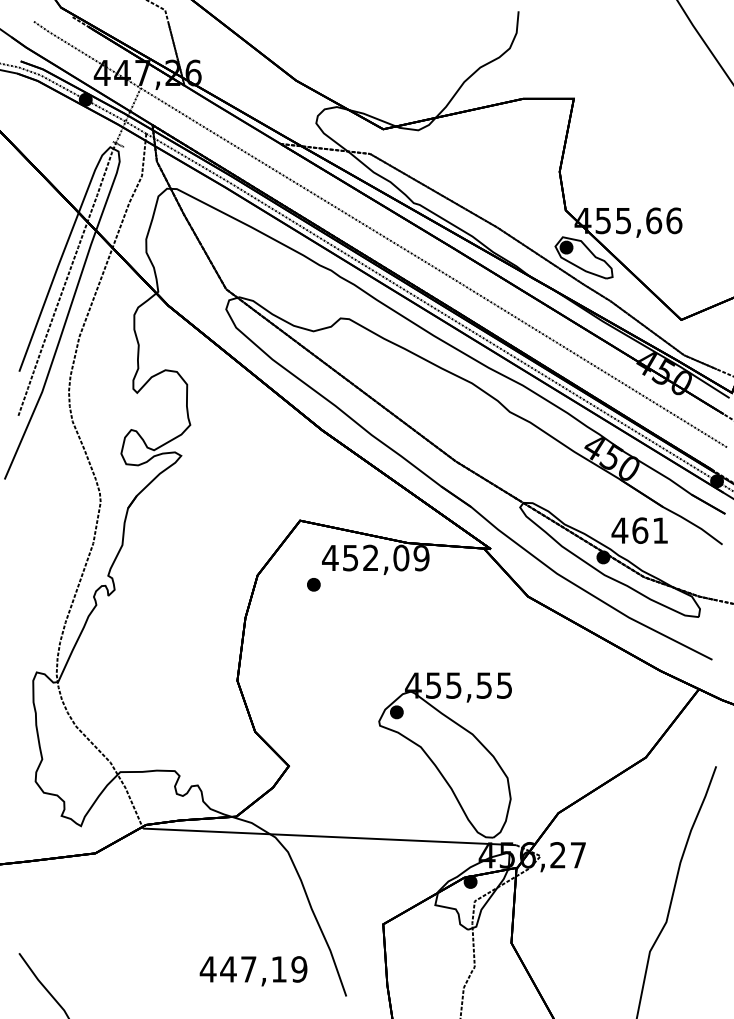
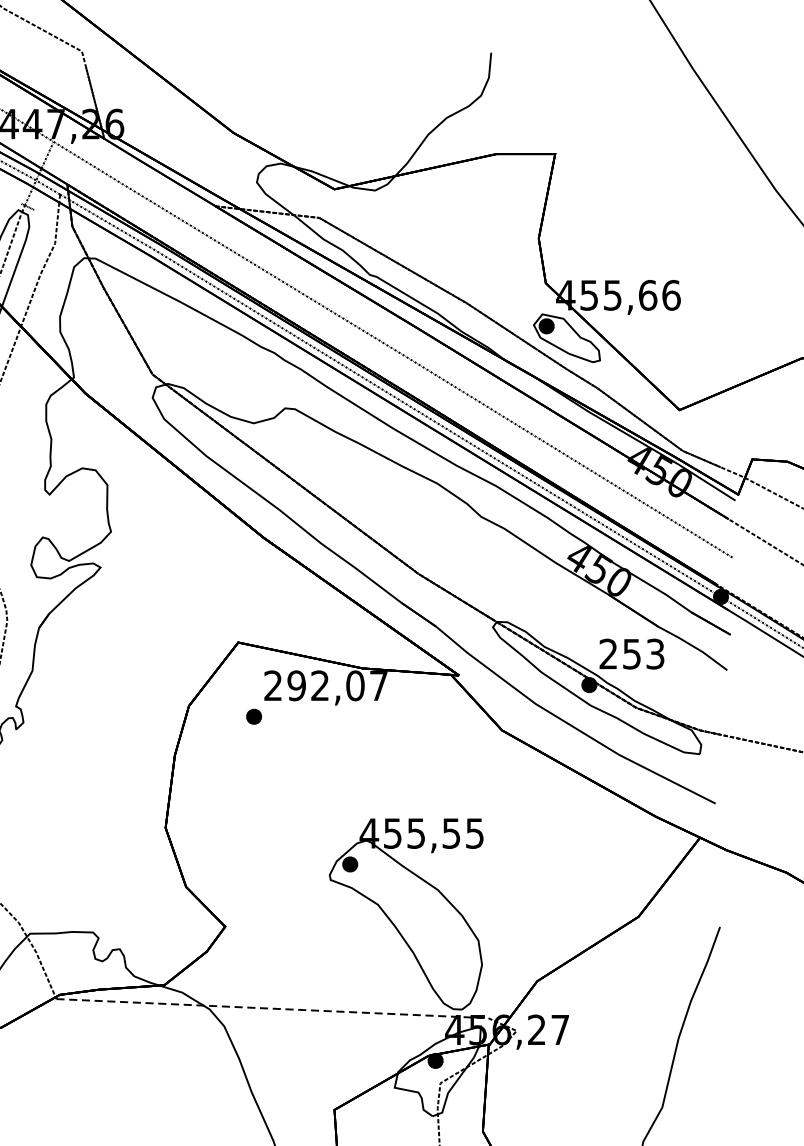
text: (639, 530) -> (631, 653), 461 -> 253
text: (375, 557) -> (325, 685), 452,09 -> 292,07
line: (329, 836) -> (272, 1008), solid -> dashed

